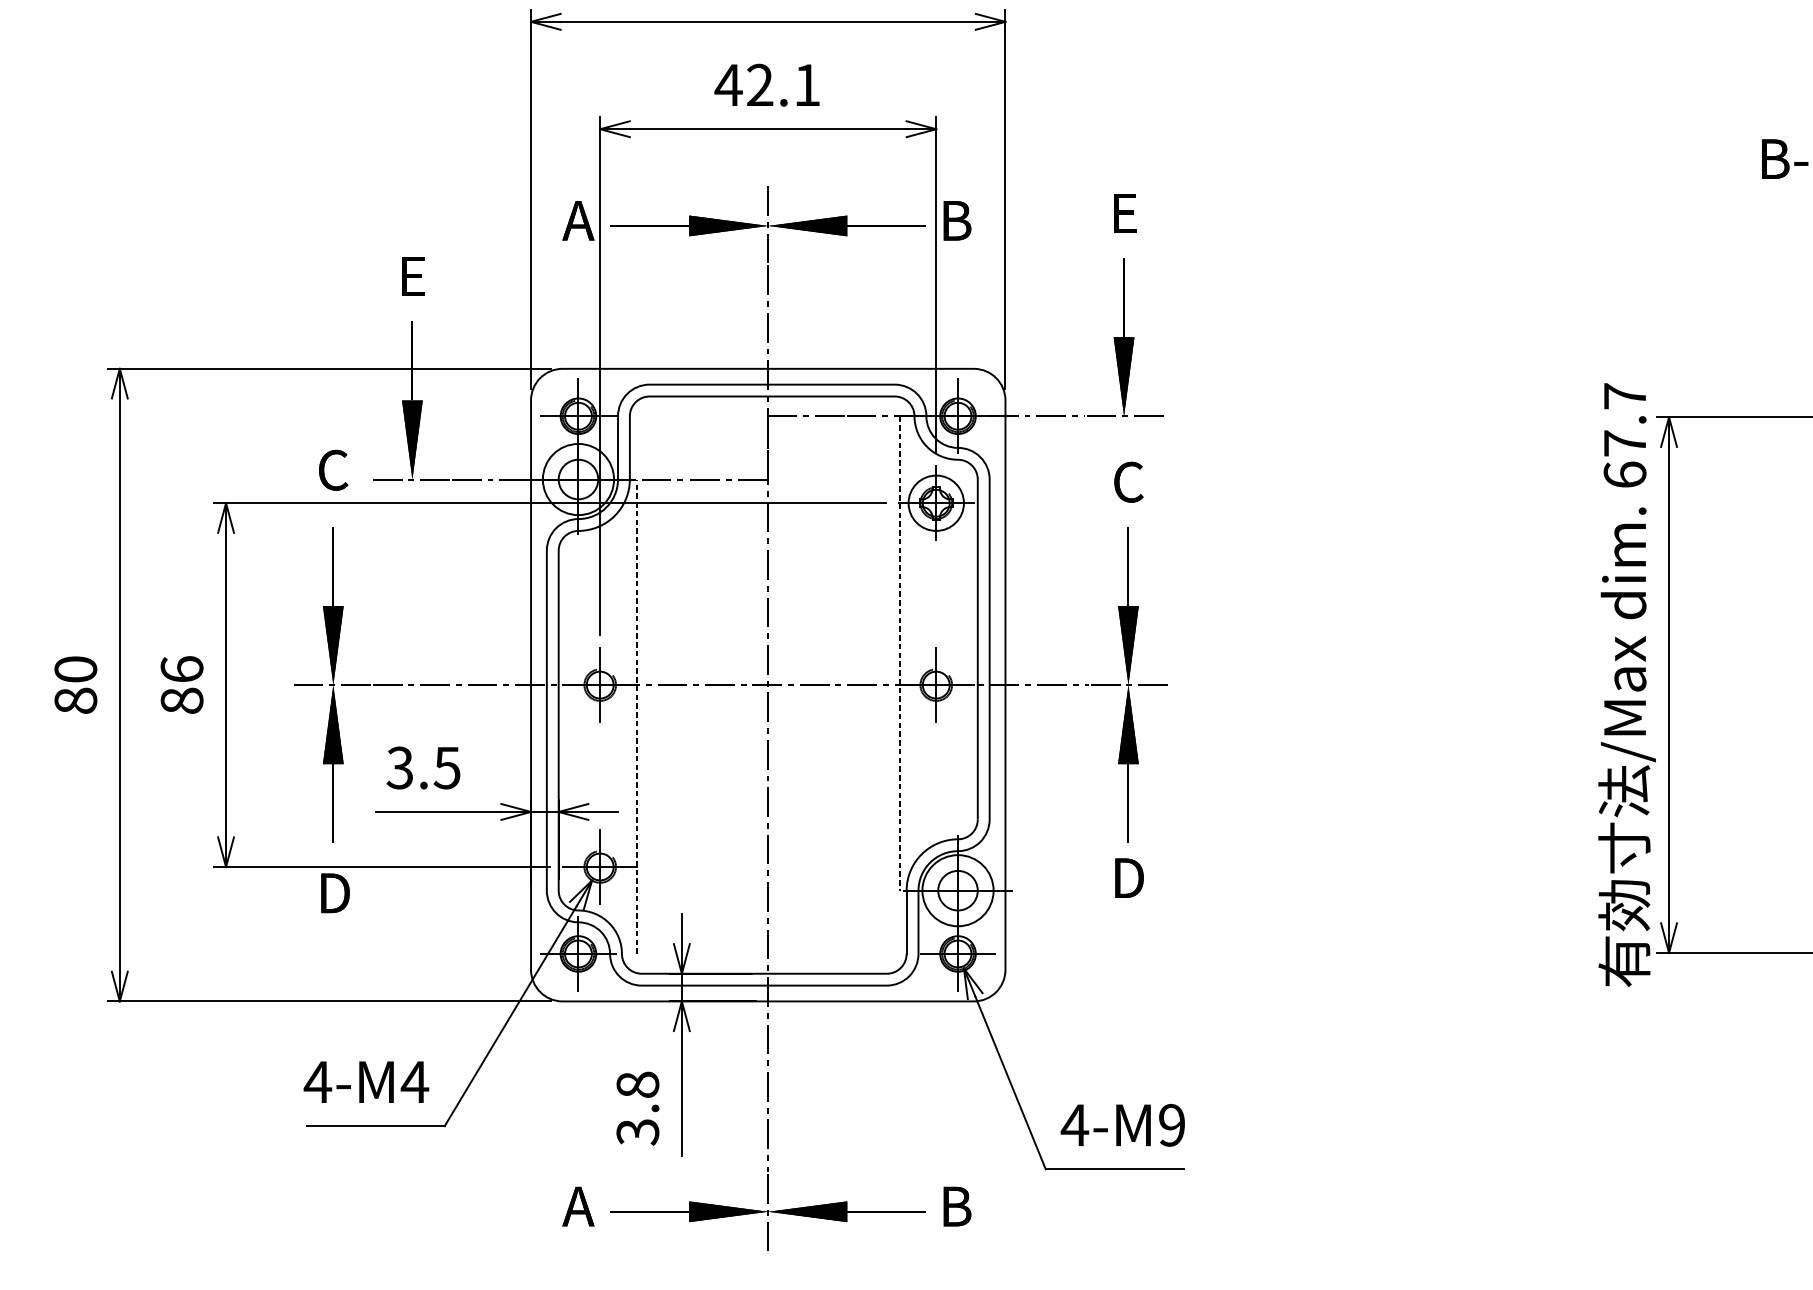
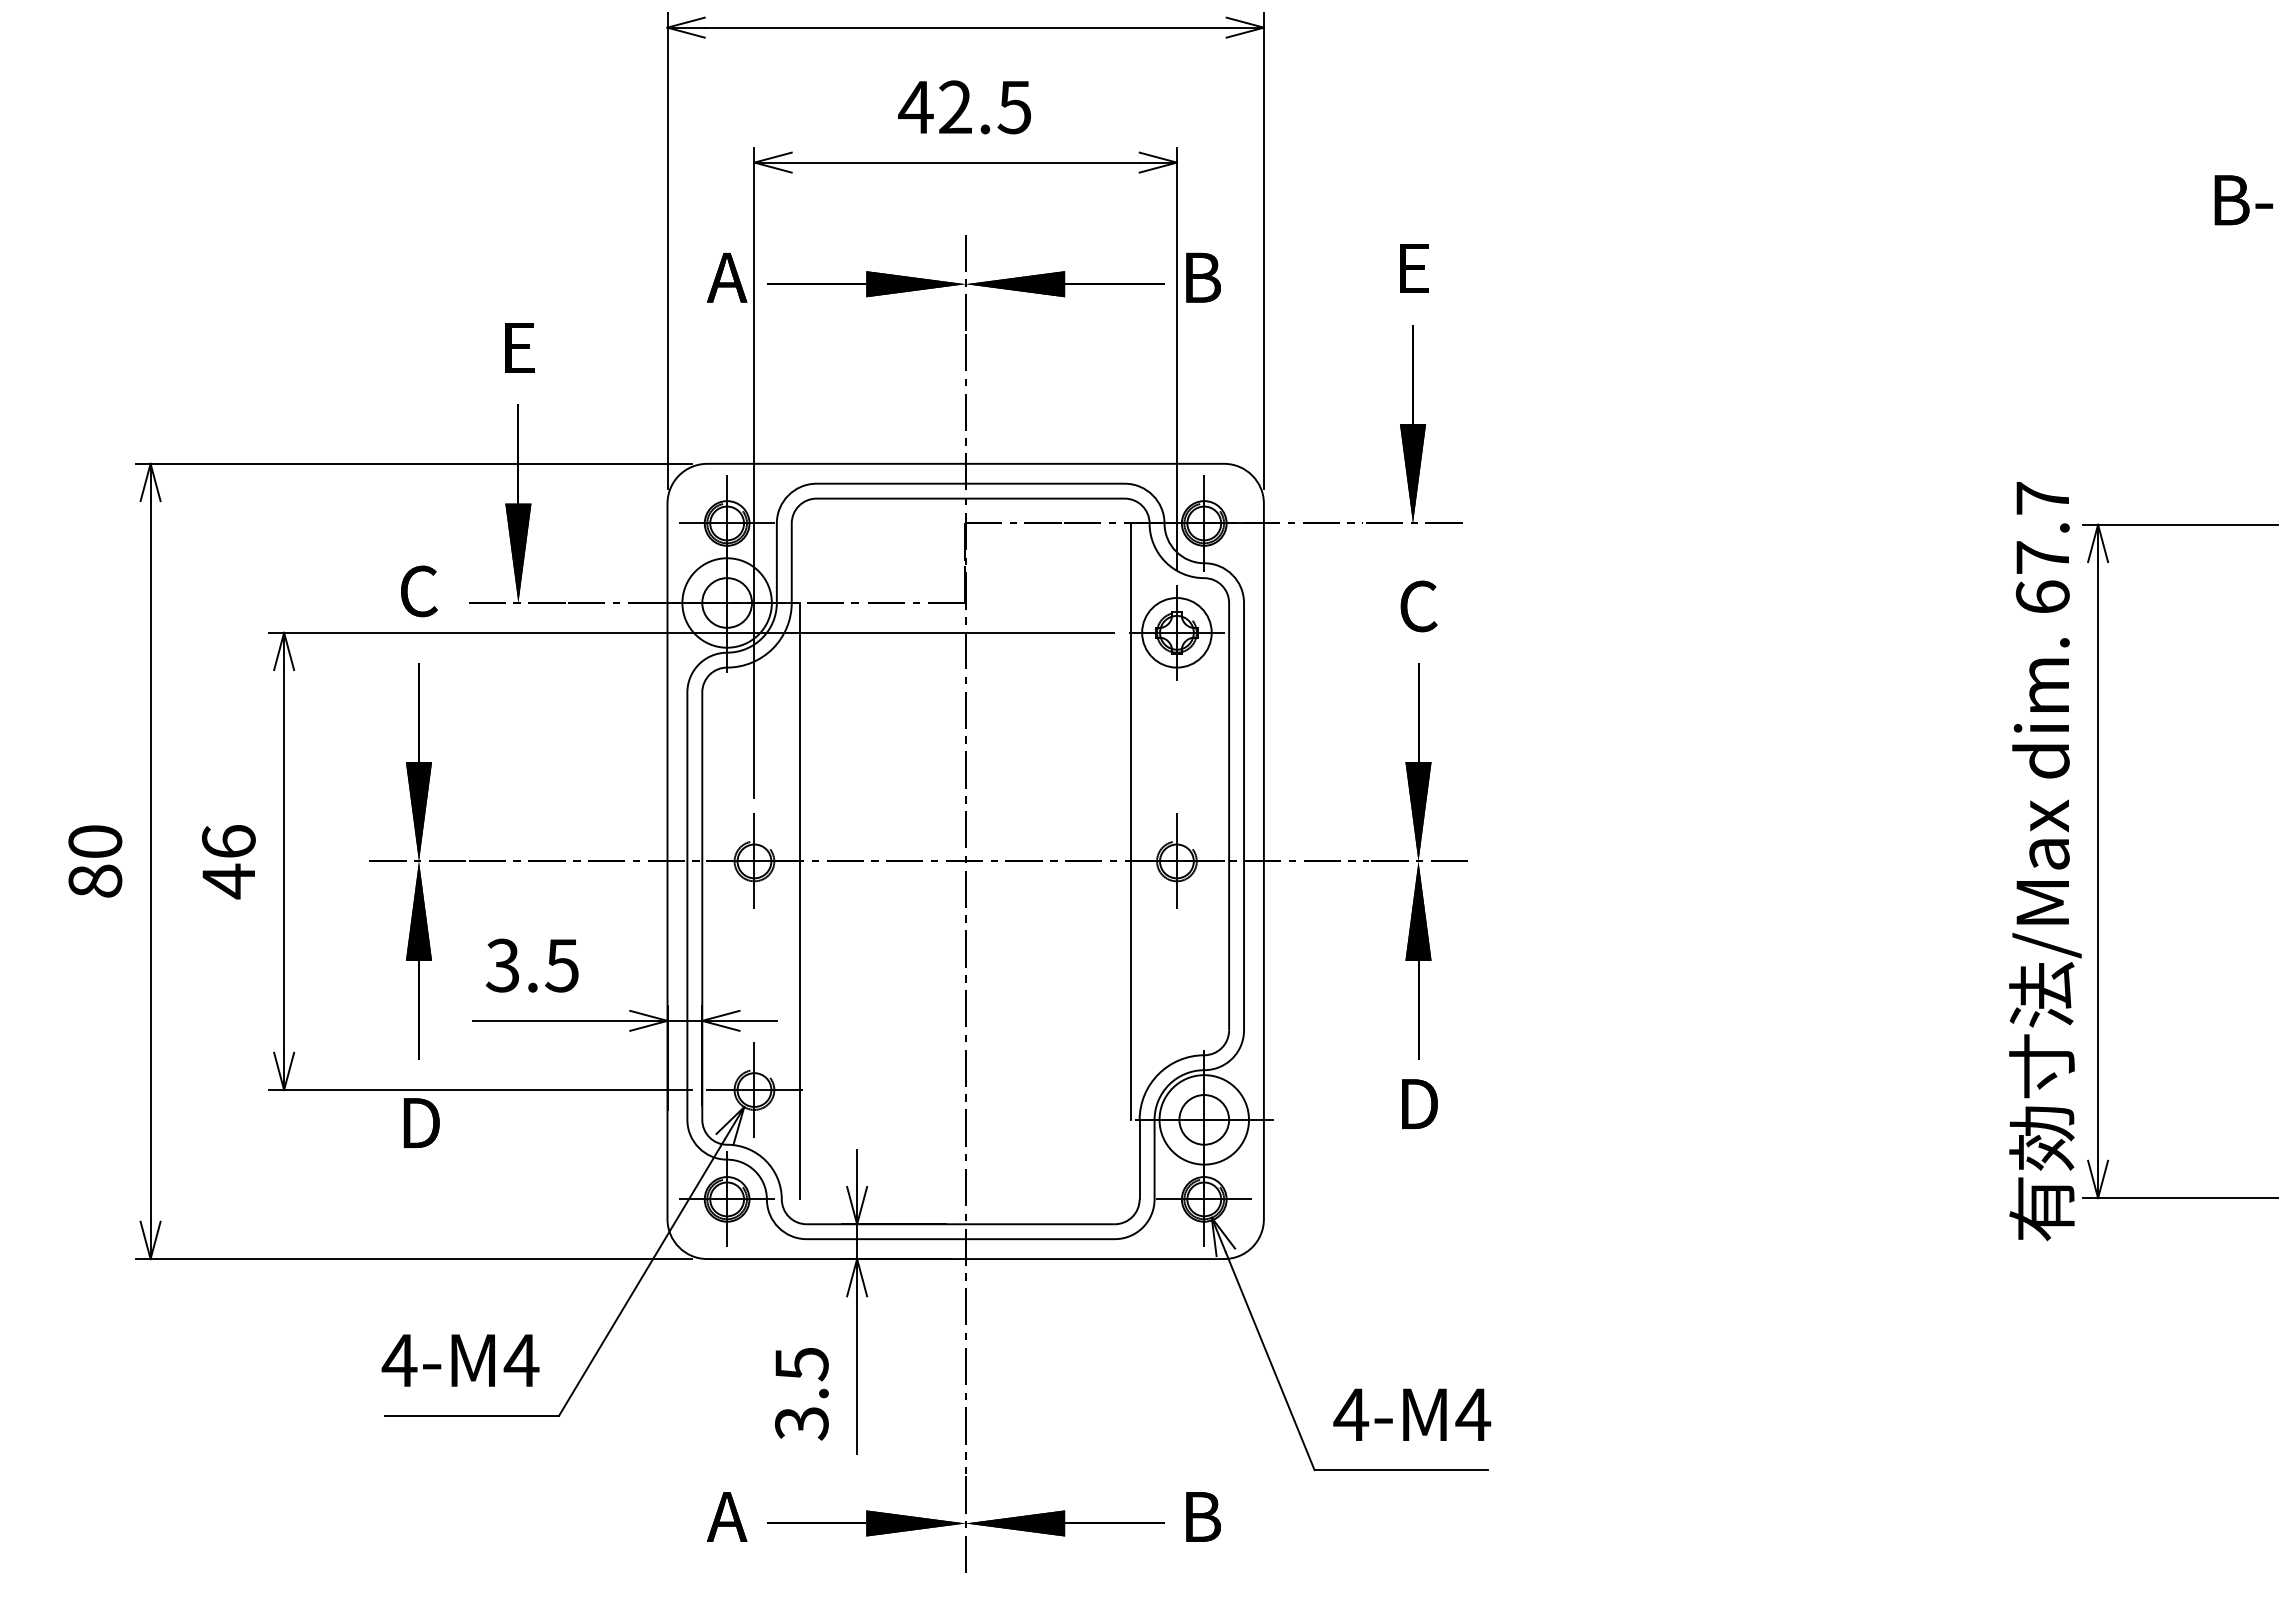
text: (807, 85) -> (1014, 107), 42.1 -> 42.5
line: (900, 654) -> (1131, 822), dashed -> solid
text: (181, 701) -> (228, 881), 86 -> 46
line: (636, 716) -> (800, 900), dashed -> solid
text: (637, 1085) -> (801, 1364), 3.8 -> 3.5
text: (1172, 1125) -> (1473, 1414), 4-M9 -> 4-M4

